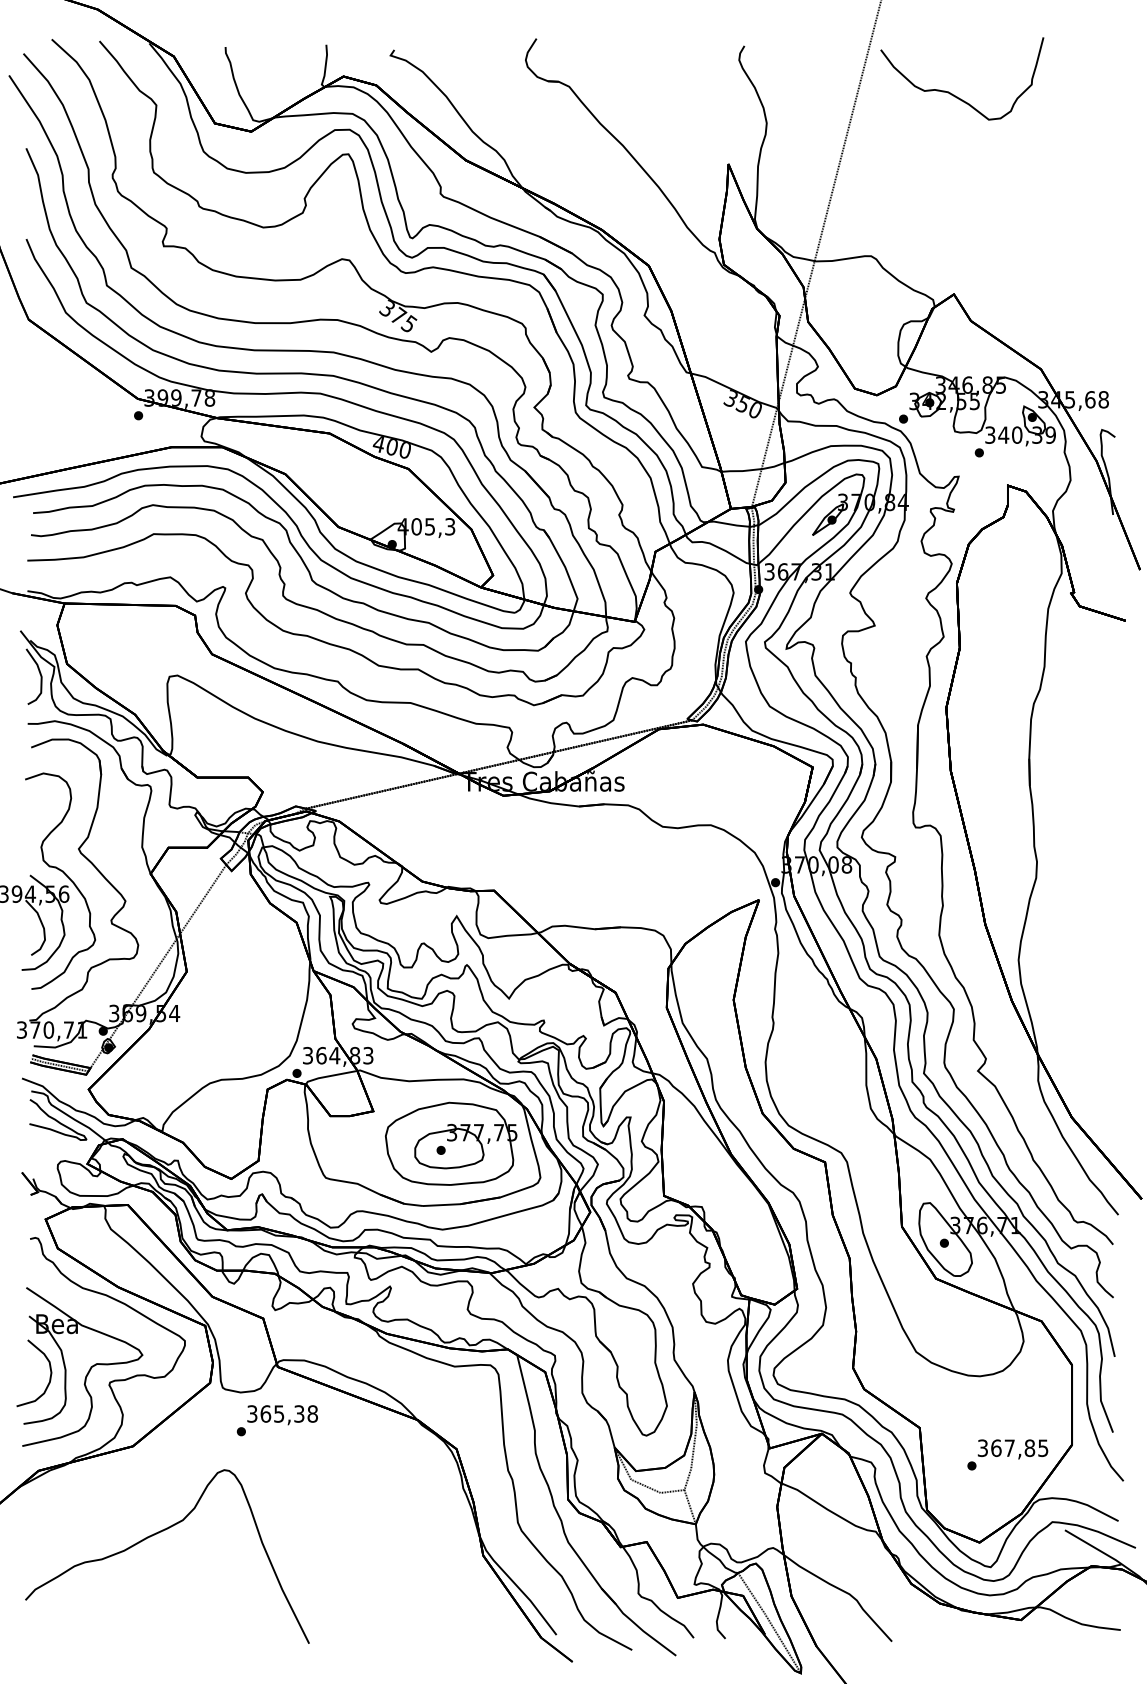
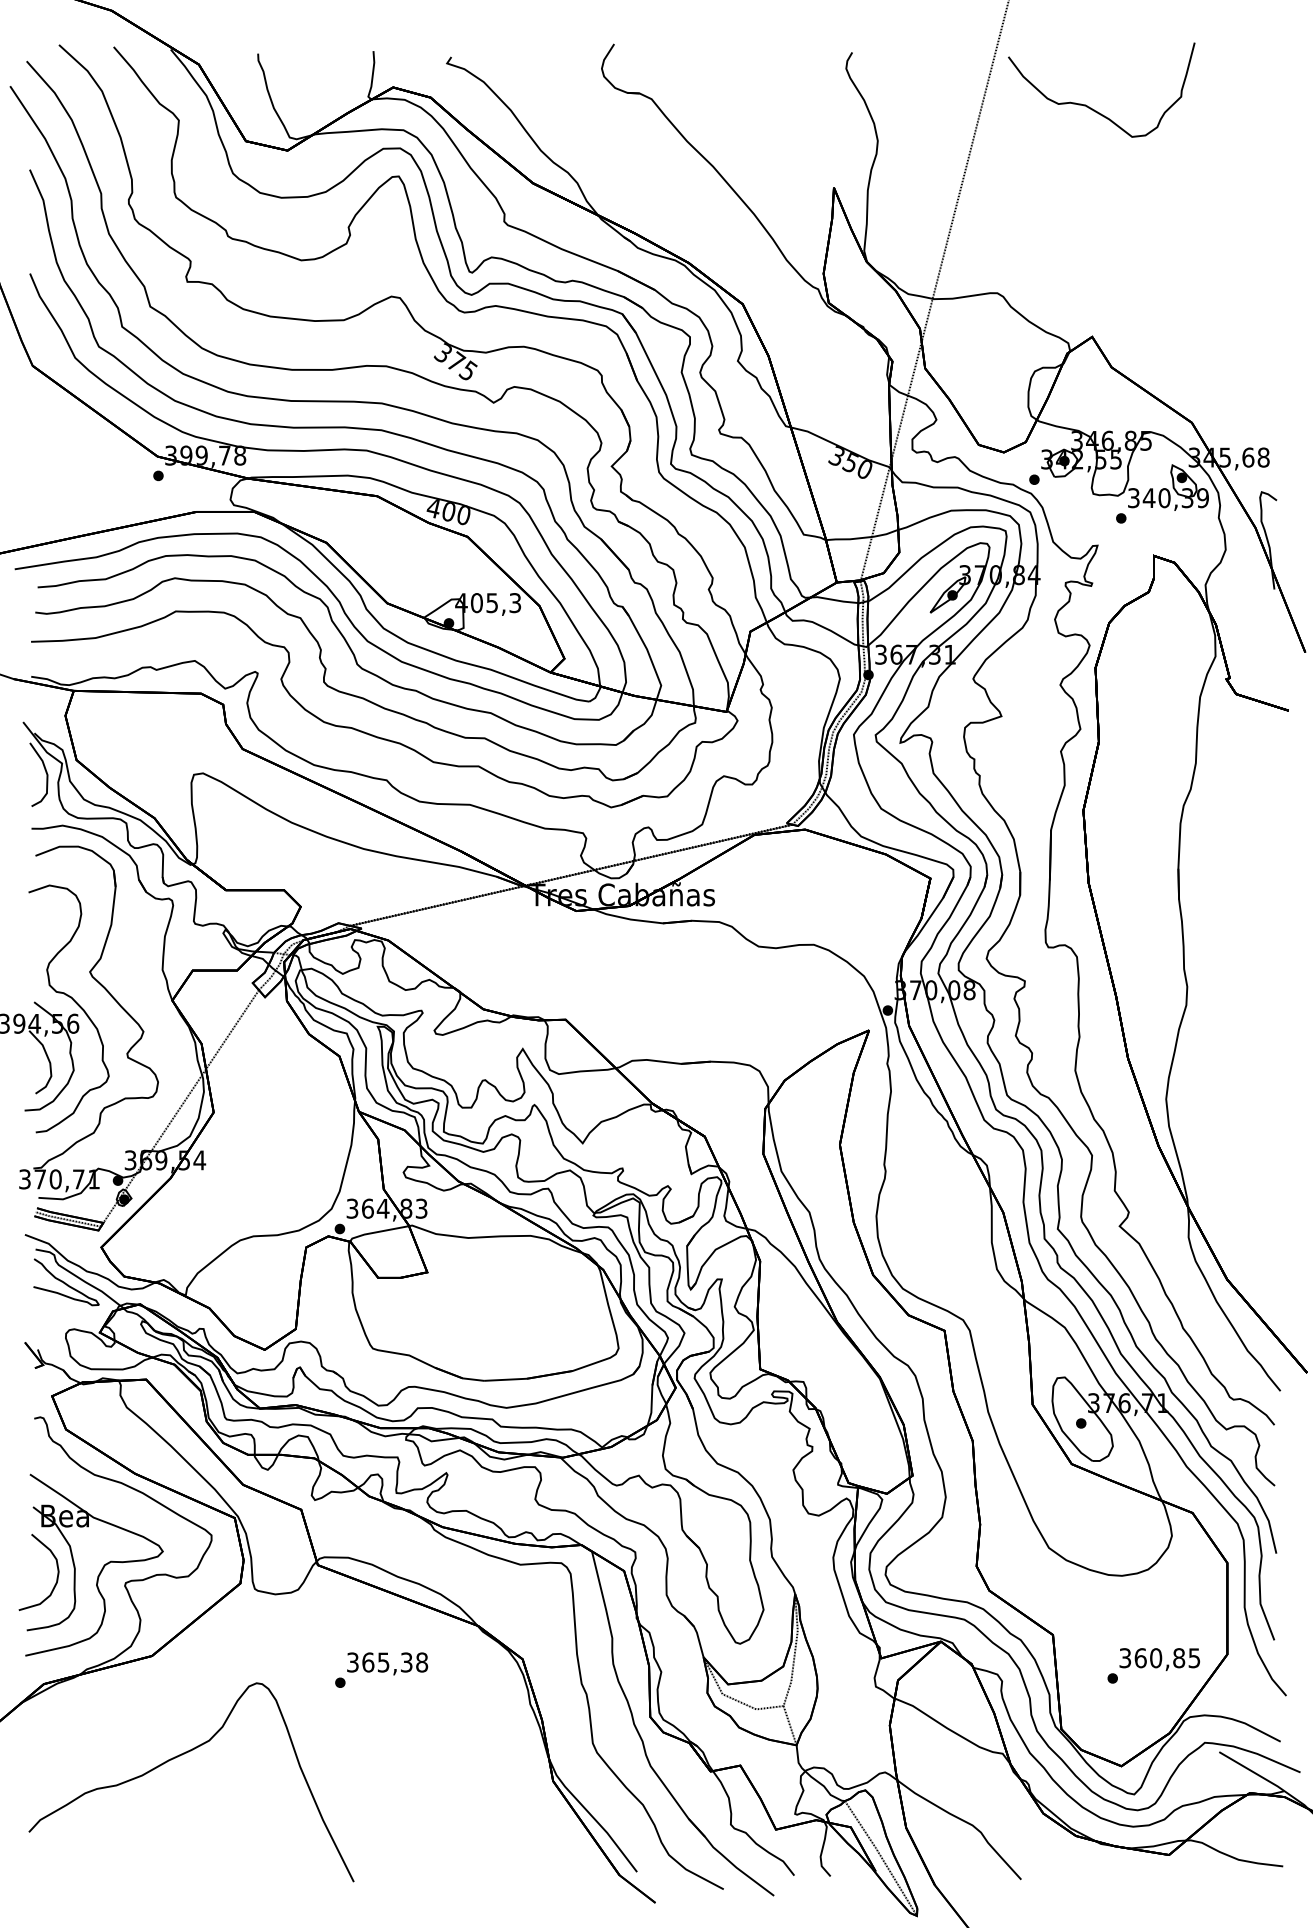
part: (451, 1143) -> (516, 1309), removed
text: (276, 1420) -> (380, 1669), moved
text: (1009, 1447) -> (1155, 1657), 367,85 -> 360,85

